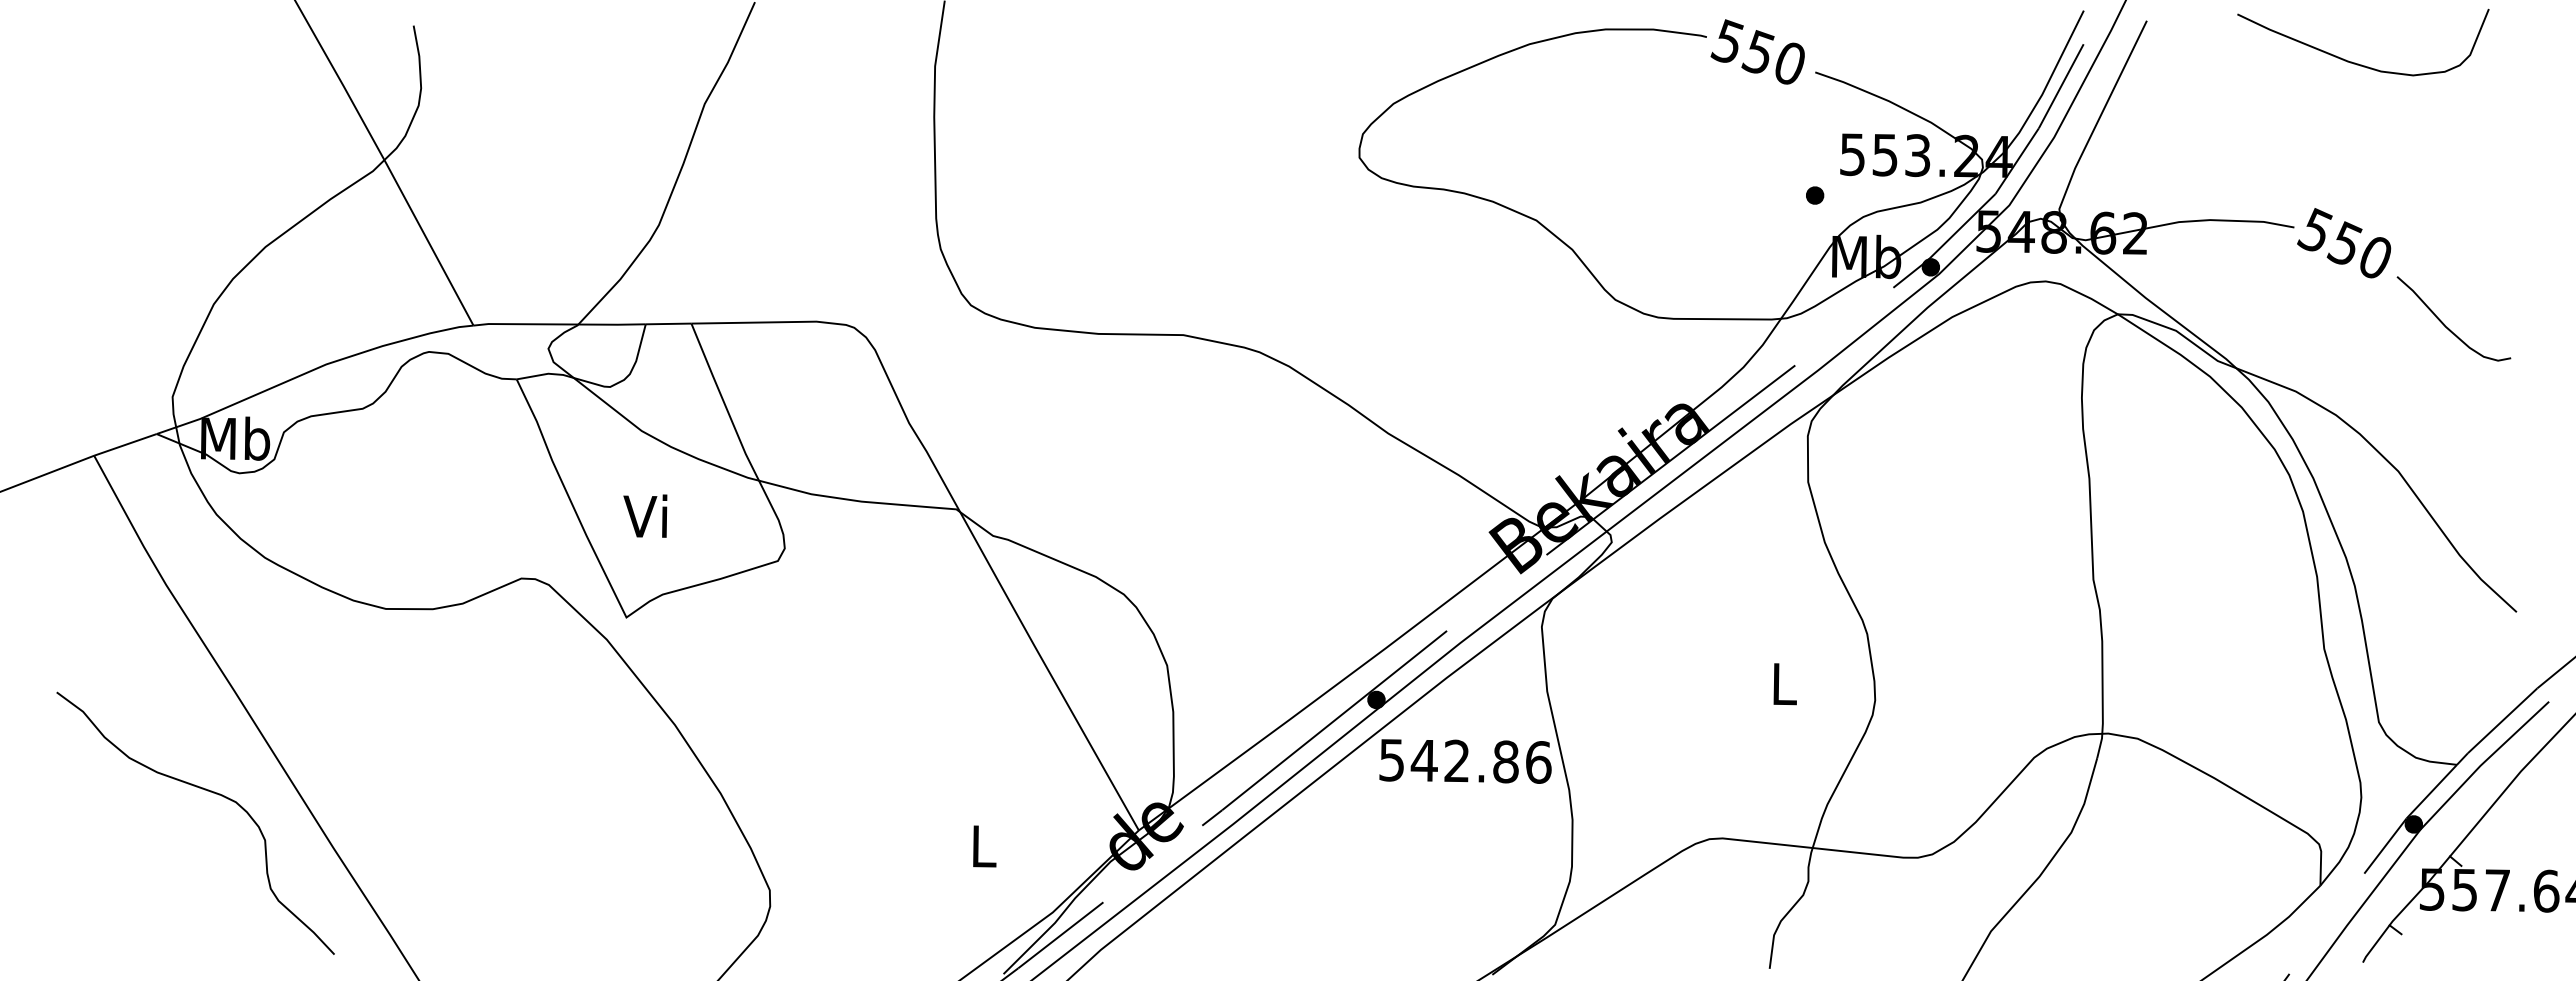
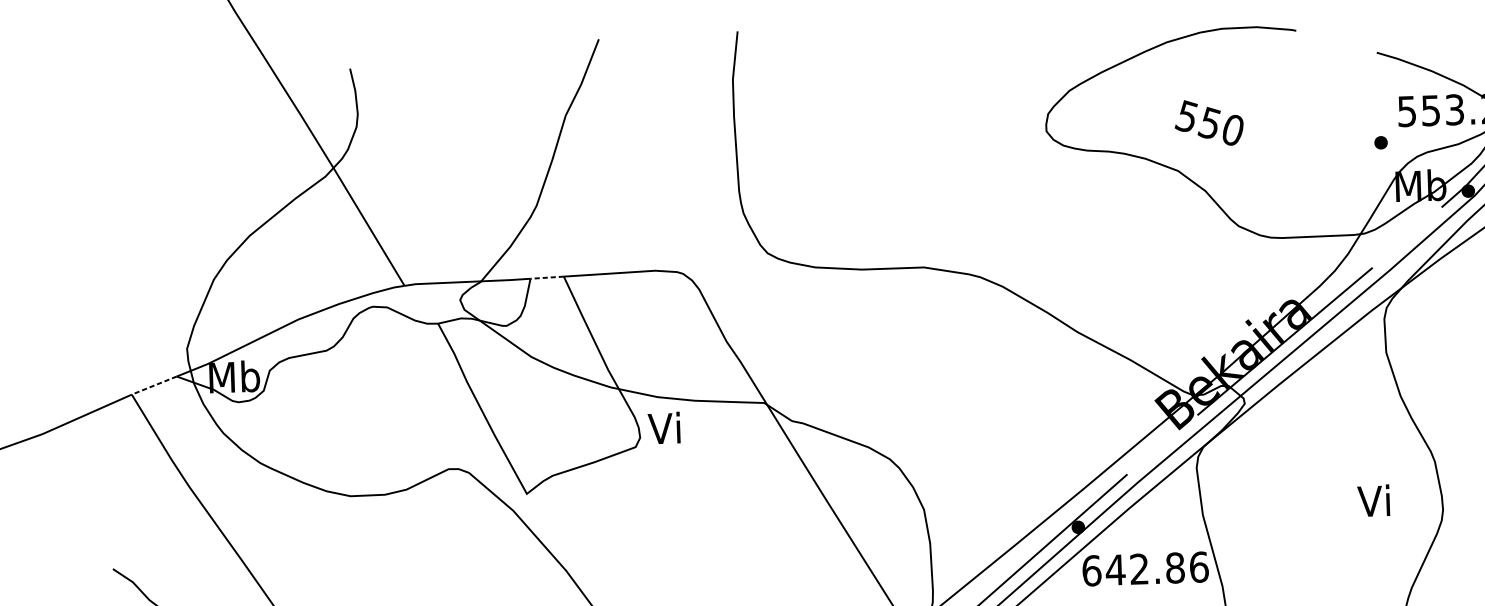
text: (1757, 51) -> (1208, 122), moved
line: (668, 323) -> (547, 277), solid -> dashed
line: (124, 445) -> (153, 386), solid -> dashed
text: (645, 515) -> (664, 427), moved
text: (1781, 683) -> (1373, 500), L -> Vi
text: (1391, 759) -> (1091, 570), 542.86 -> 642.86

